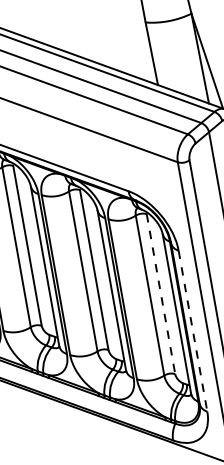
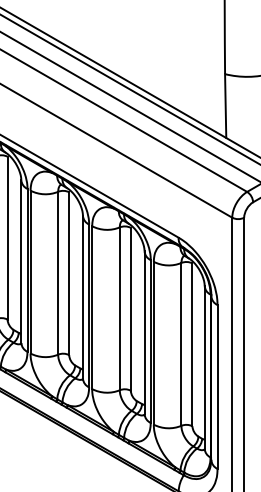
line: (161, 294) -> (192, 345), dashed -> solid
line: (192, 330) -> (217, 386), dashed -> solid

